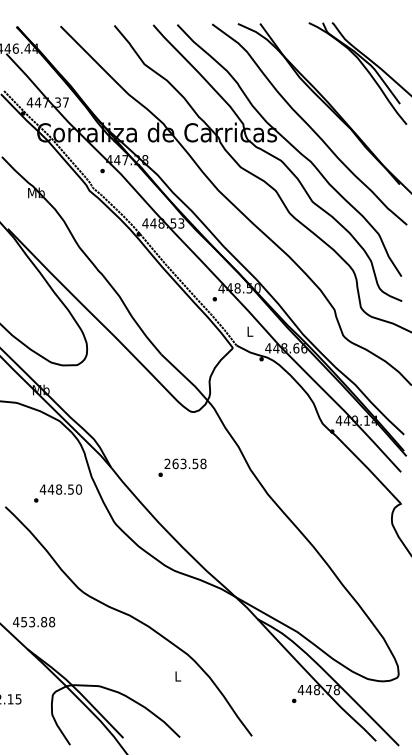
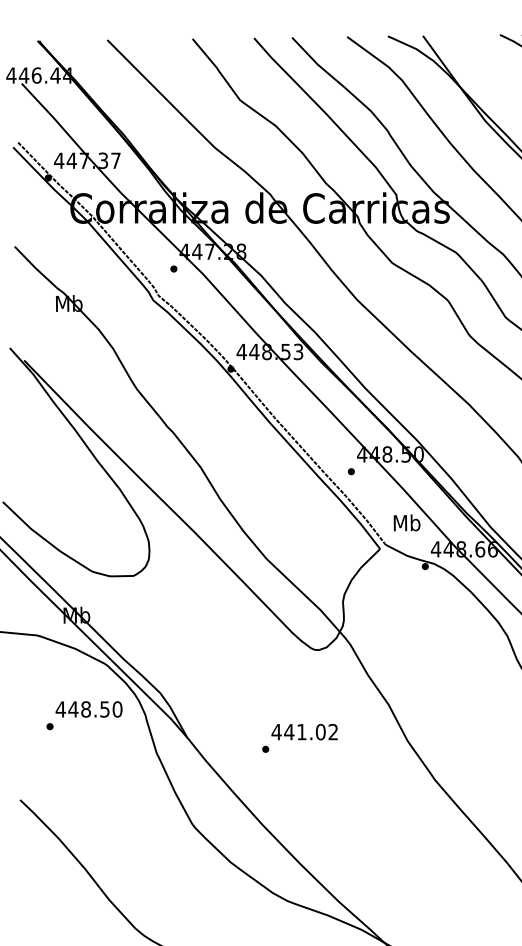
text: (249, 331) -> (406, 522), L -> Mb
text: (185, 463) -> (304, 731), 263.58 -> 441.02
text: (58, 493) -> (85, 715), moved

